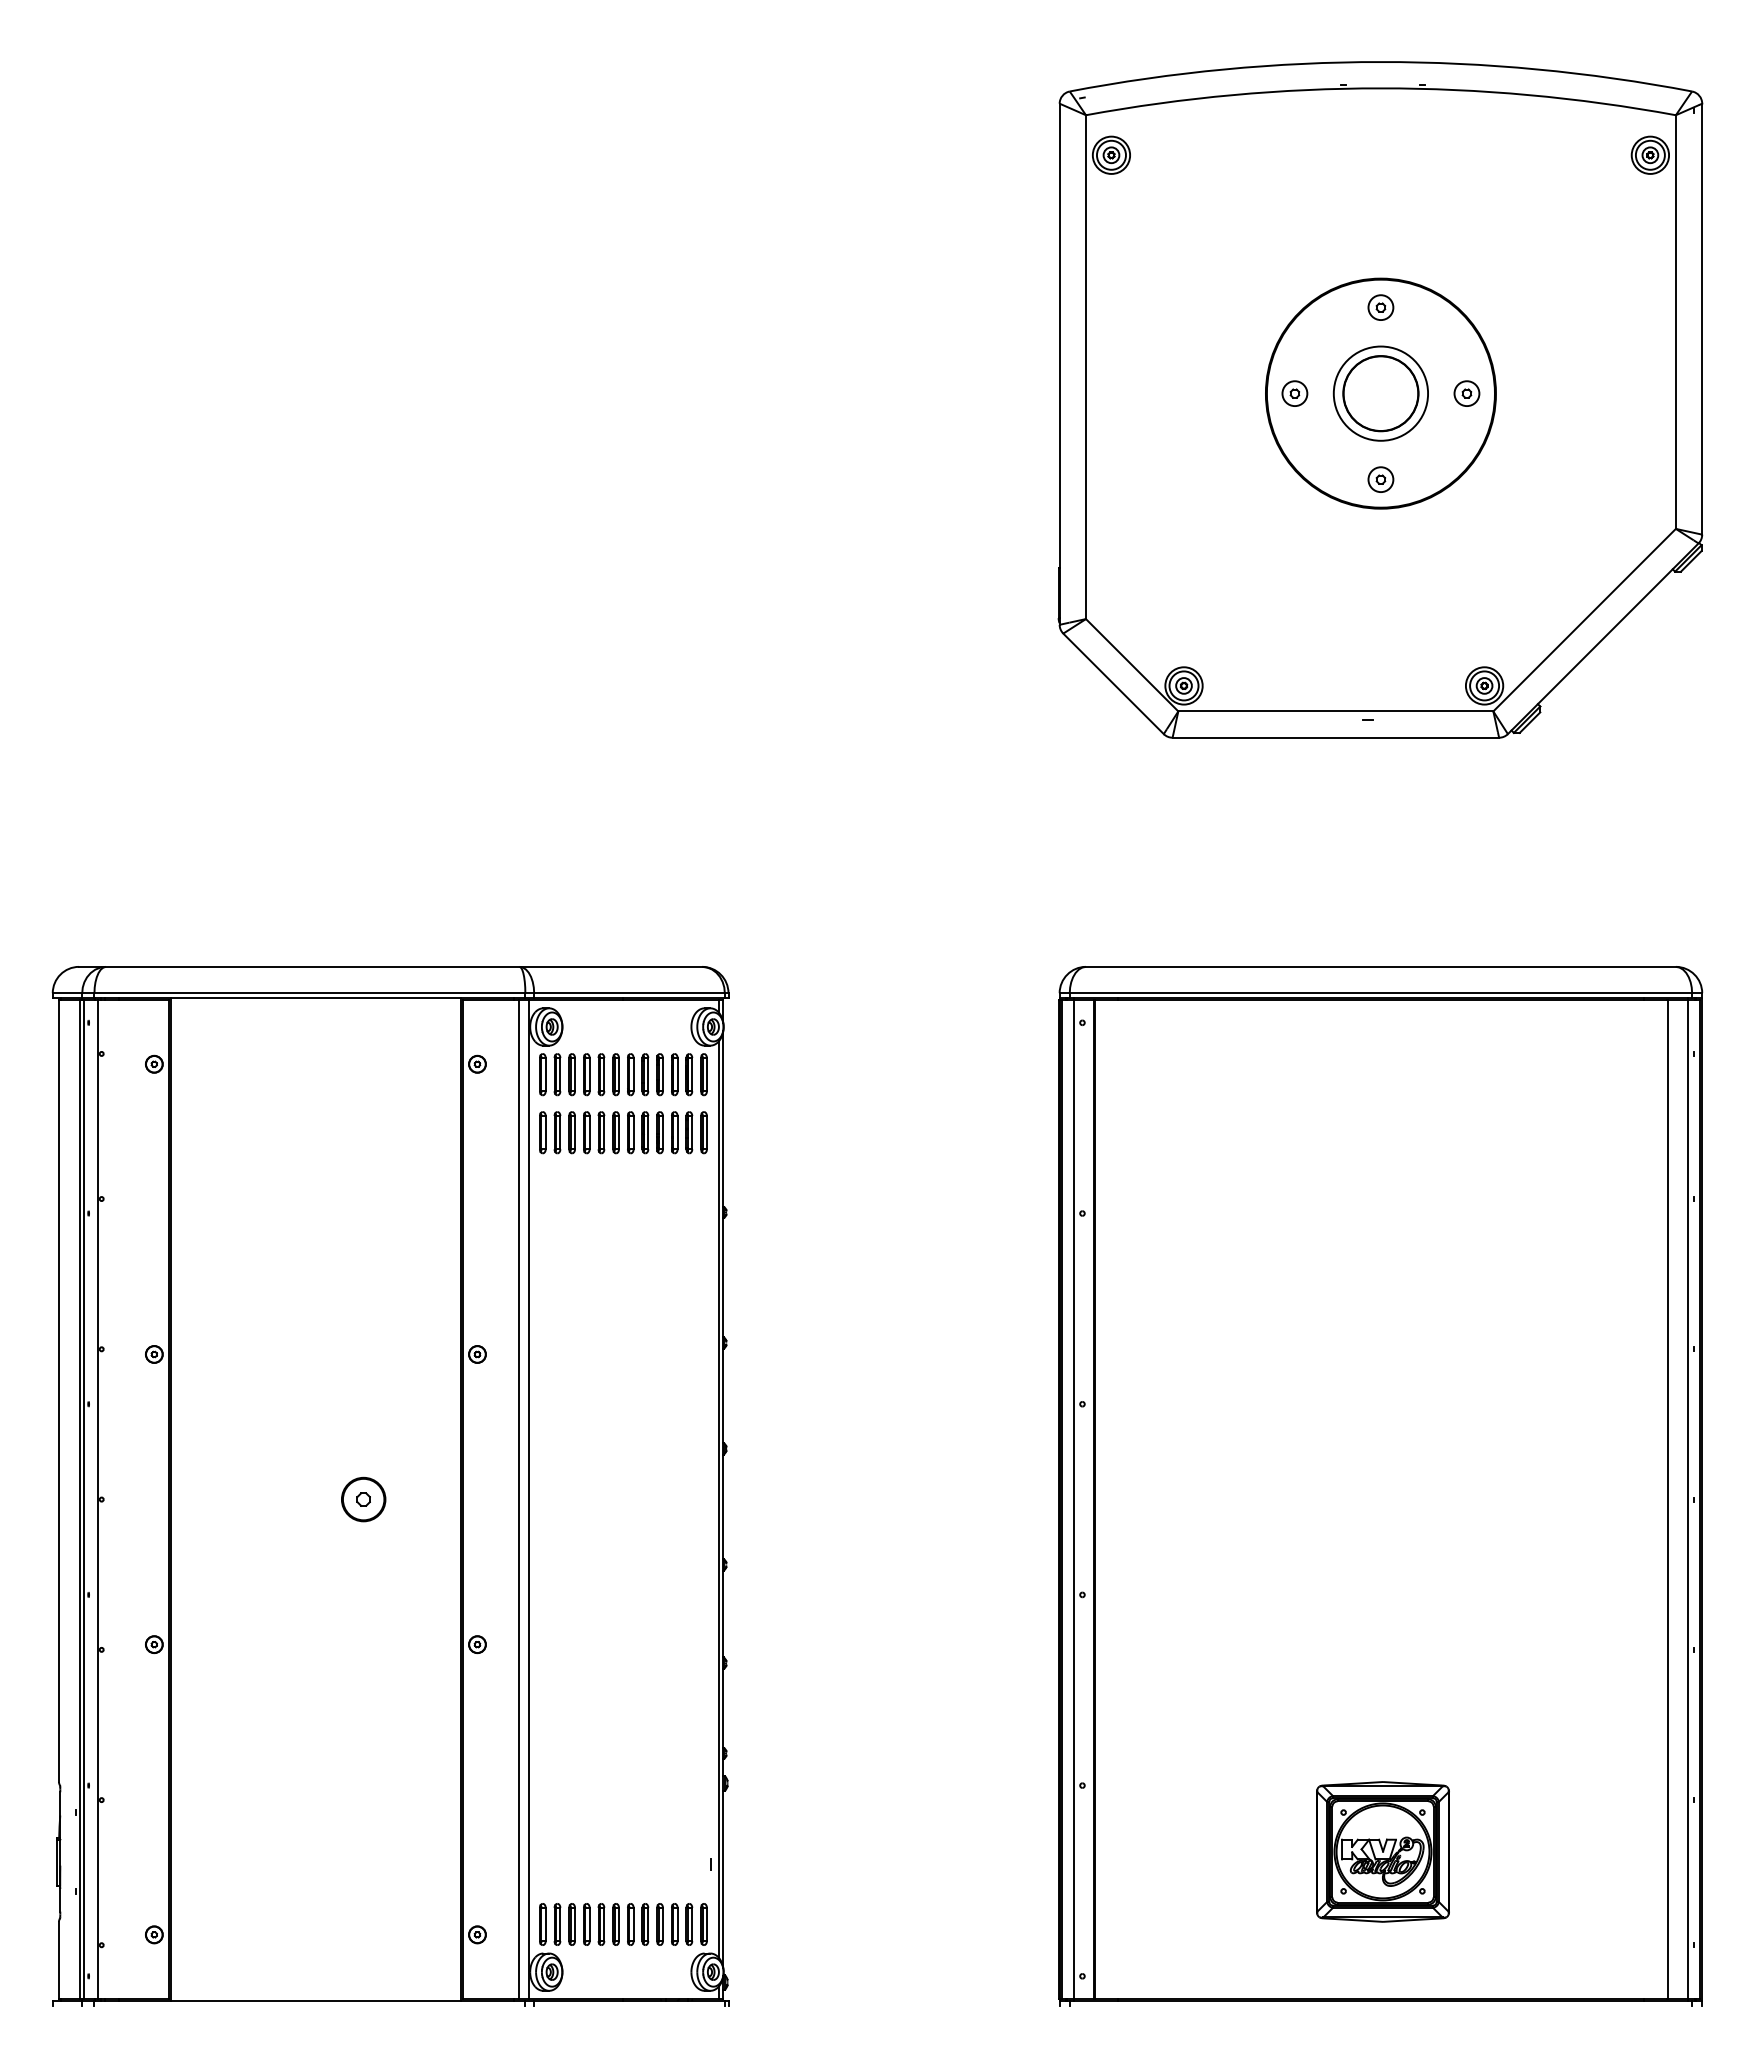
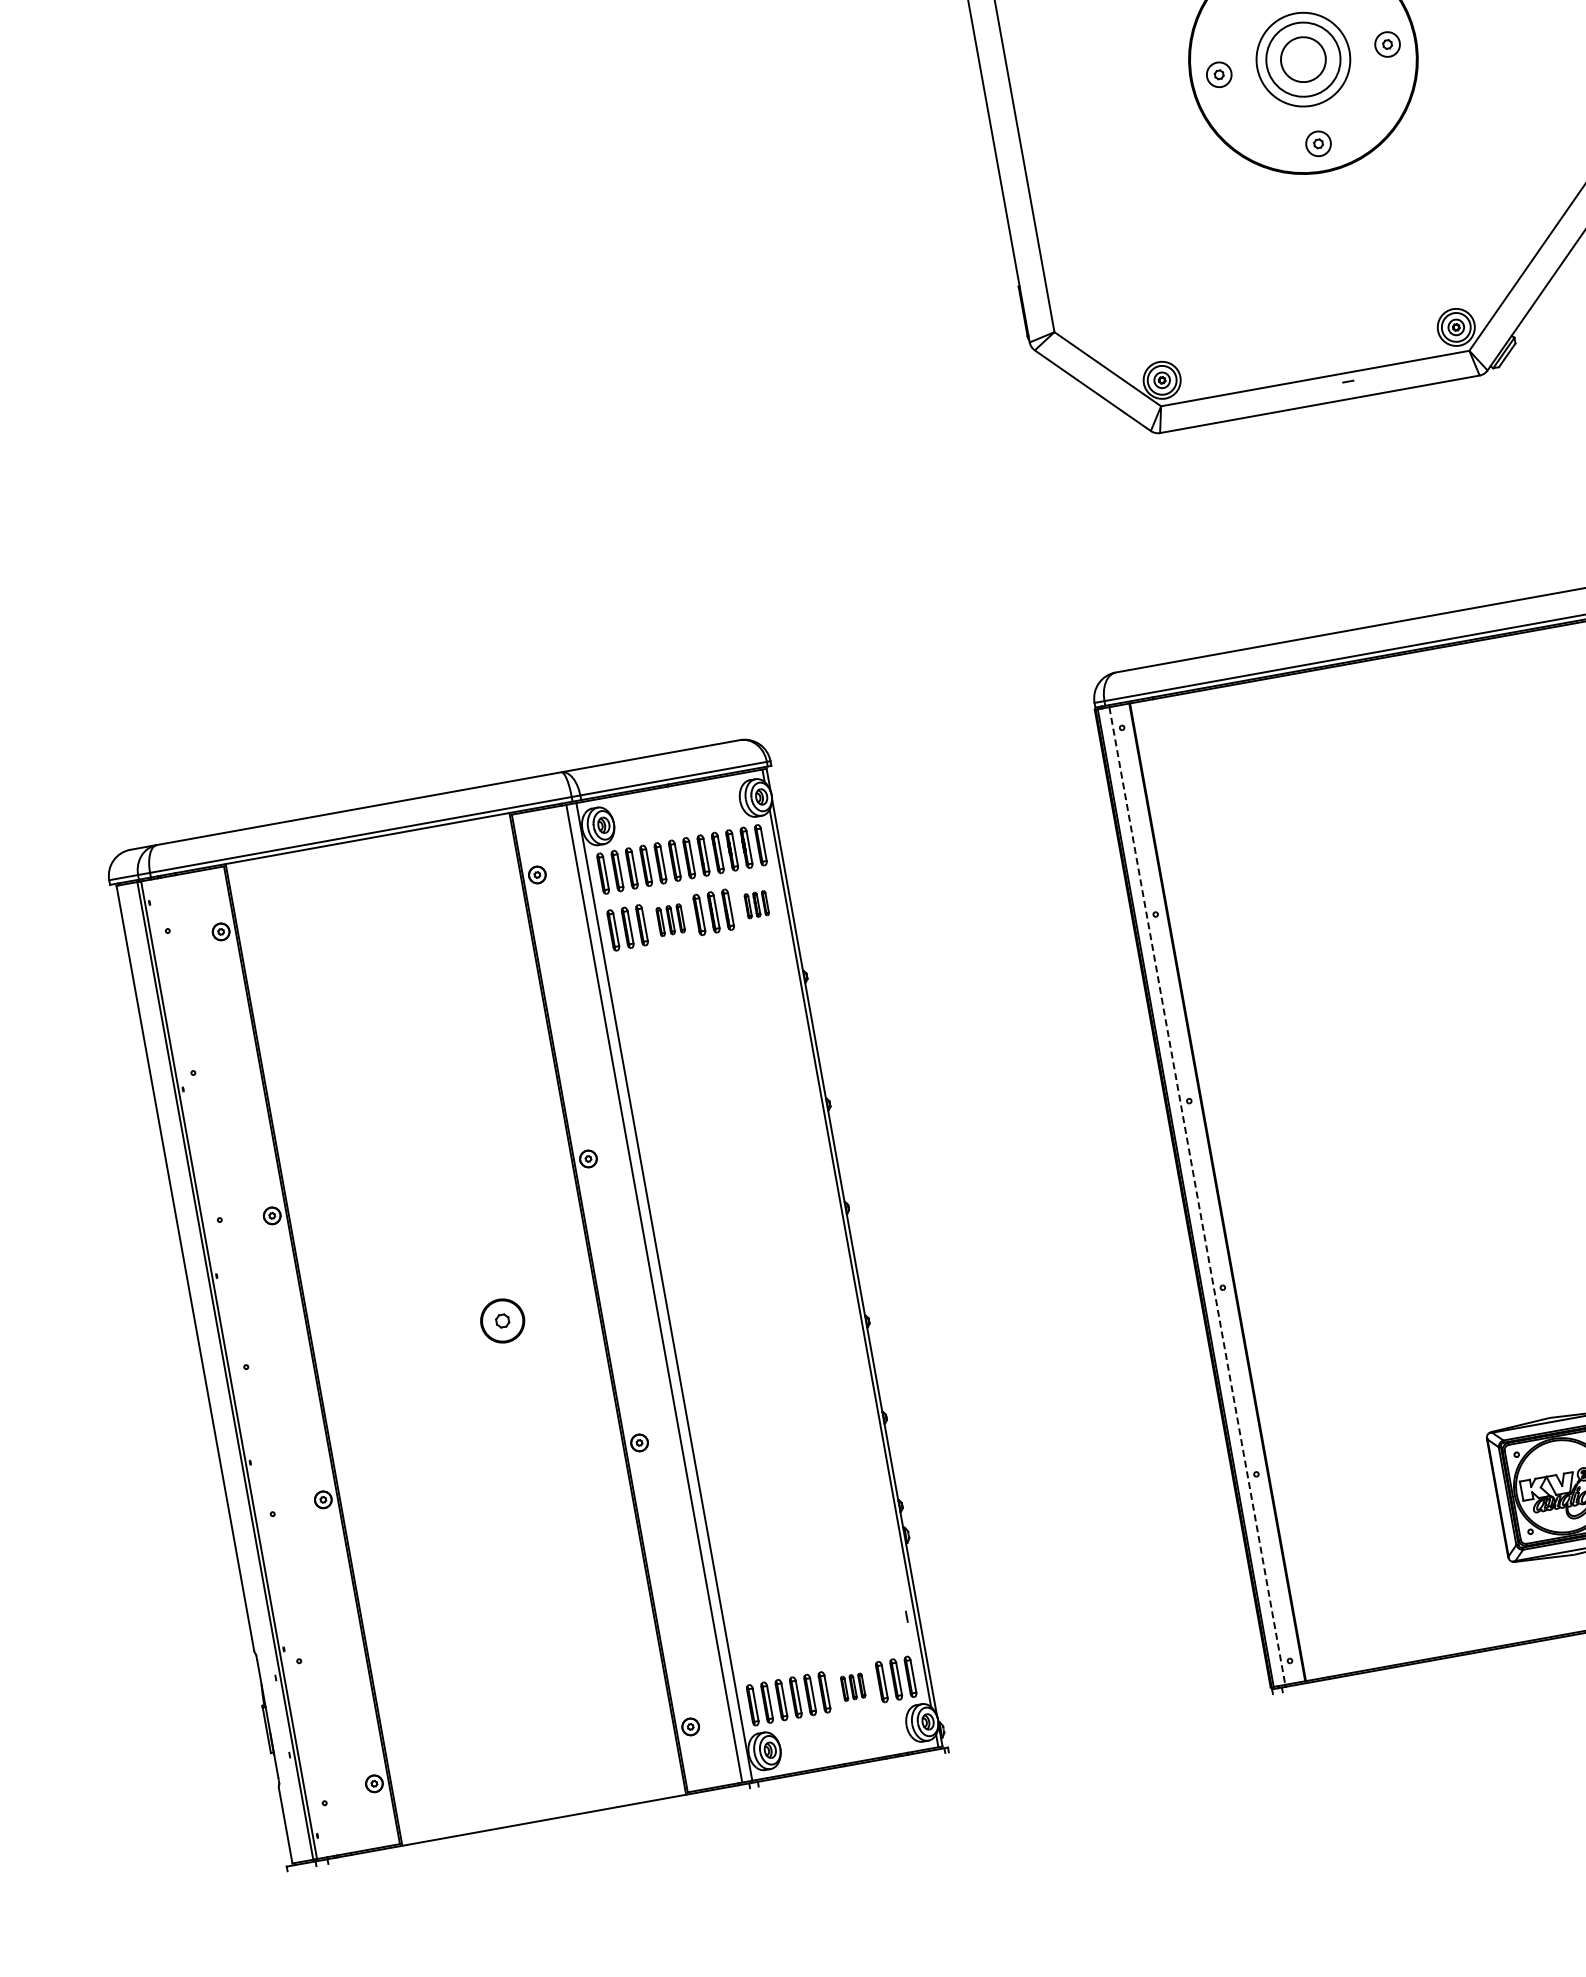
circle: (1380, 393) -> (1302, 59), size x0.6
part: (601, 1132) -> (670, 919), size x0.7
part: (689, 1132) -> (756, 904), size x0.6
line: (98, 1499) -> (243, 1367), removed
line: (1073, 1499) -> (1197, 1195), solid -> dashed
part: (645, 1924) -> (853, 1687), size x0.6

